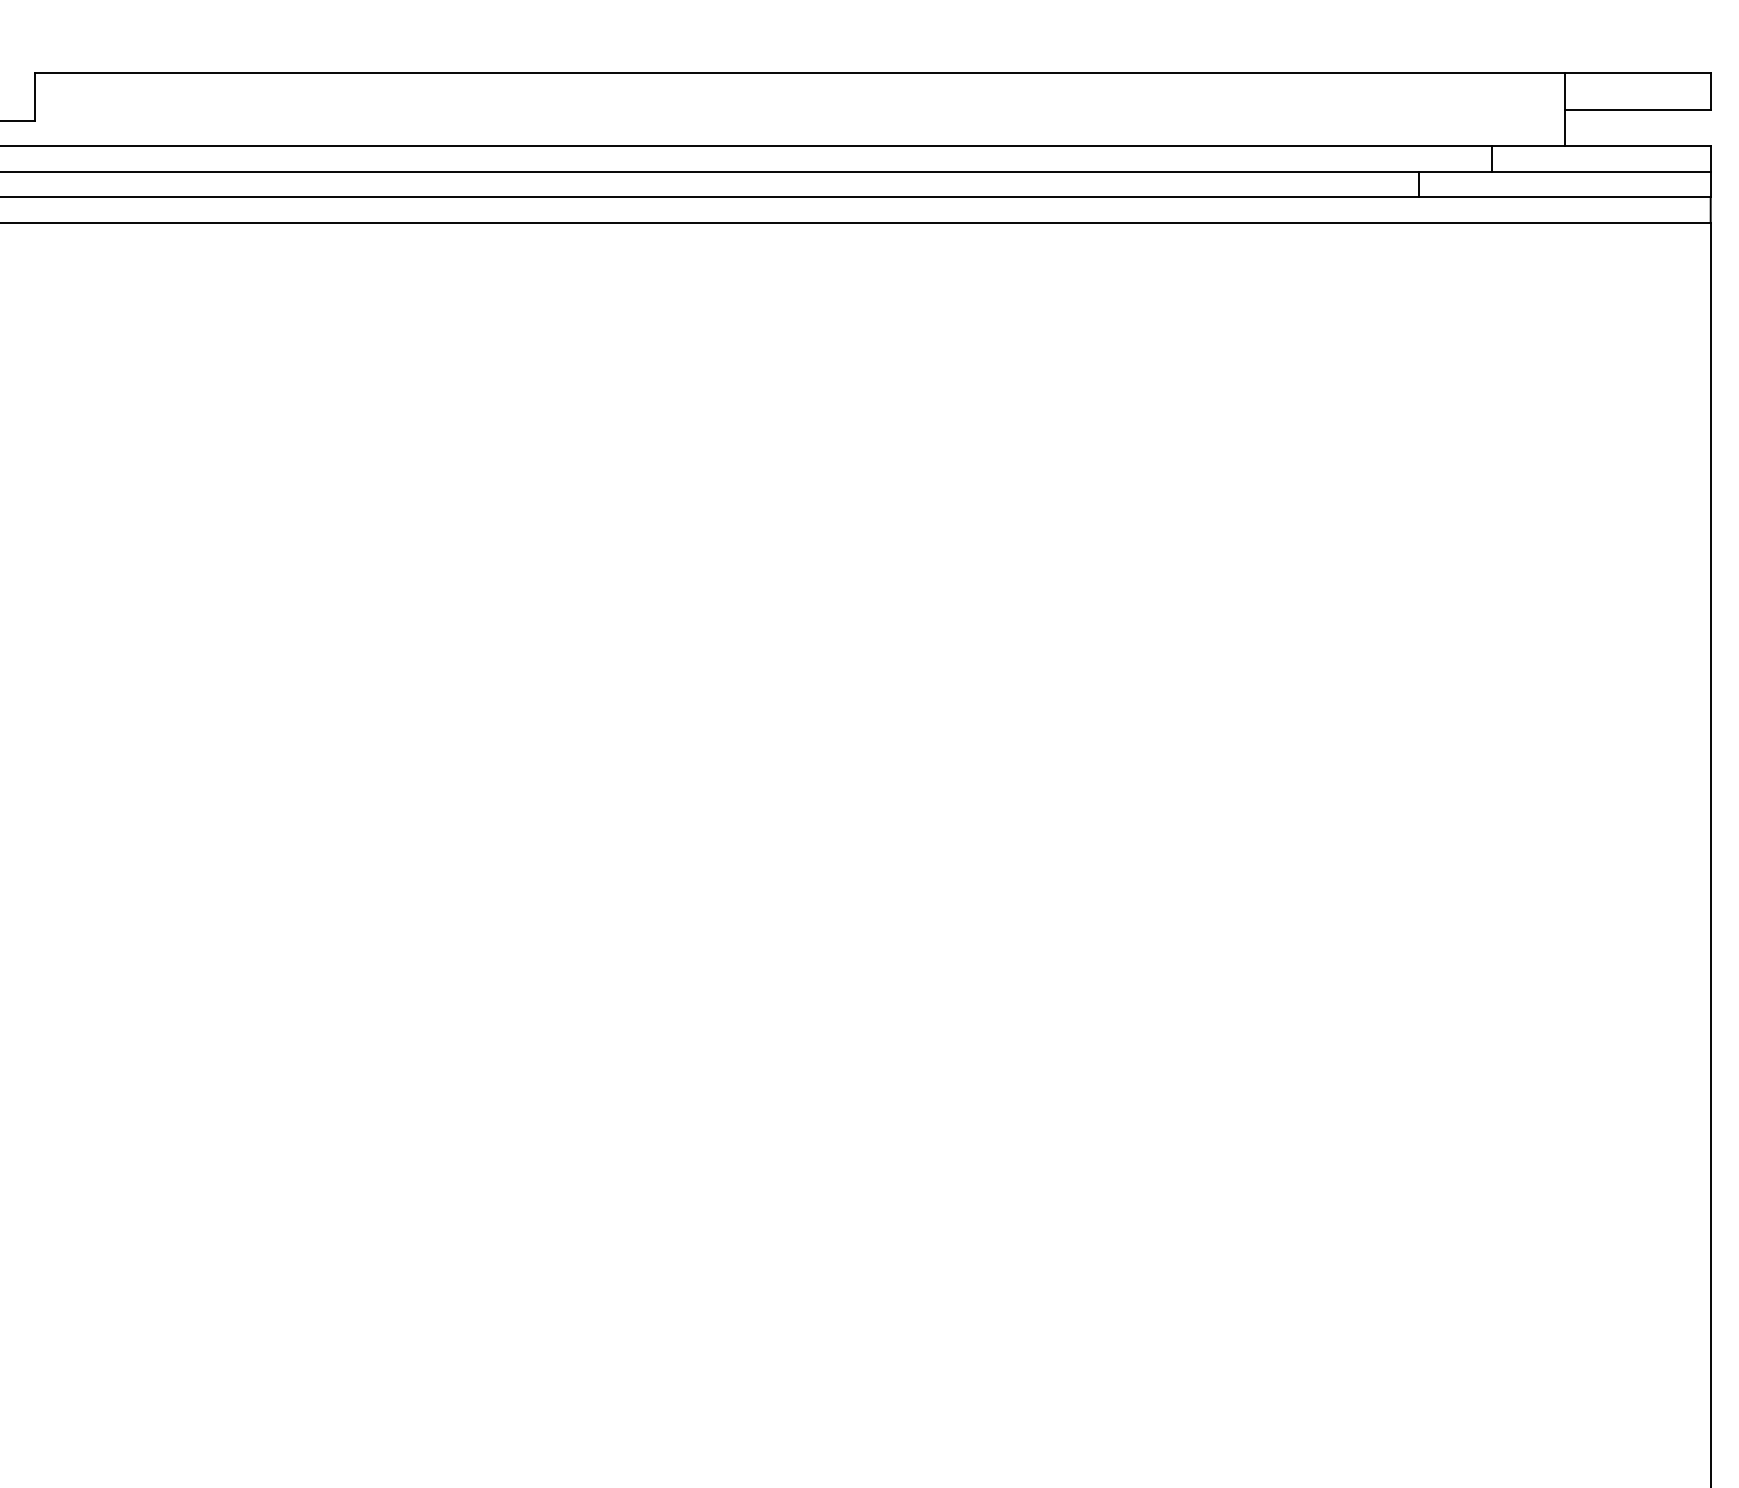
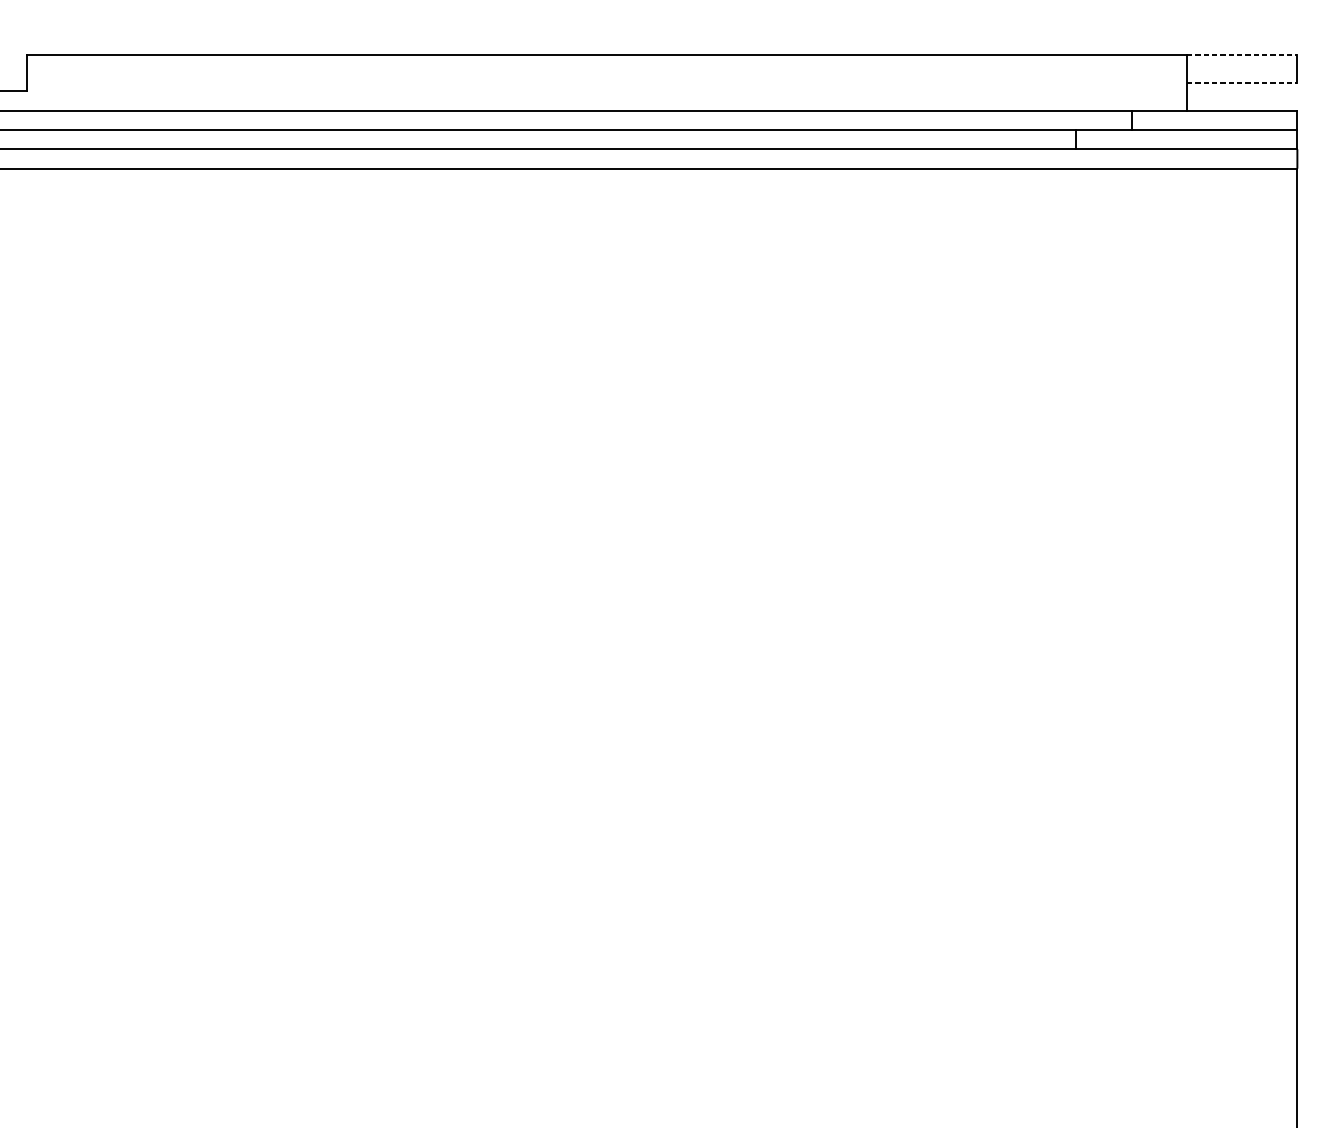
line: (1637, 73) -> (1241, 55), solid -> dashed
line: (1637, 109) -> (1241, 82), solid -> dashed

